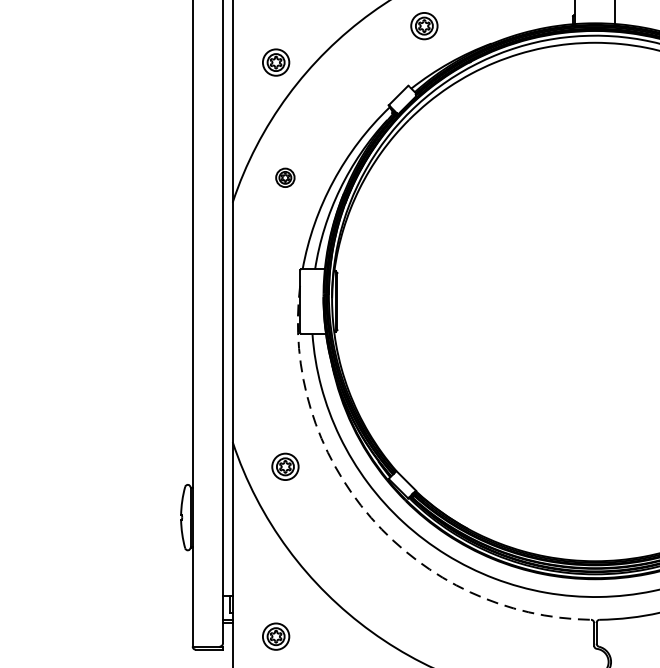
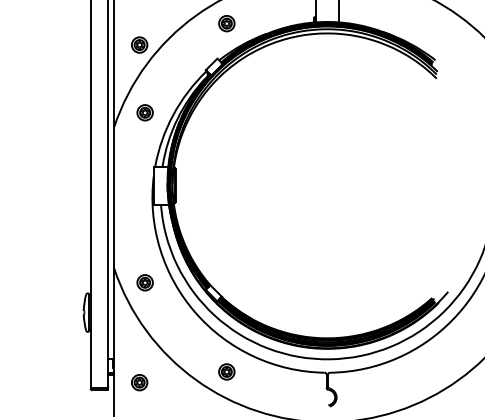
part: (284, 177) -> (144, 112), size x1.43
arc: (371, 517) -> (195, 312), dashed -> solid
part: (423, 617) -> (226, 371), added

